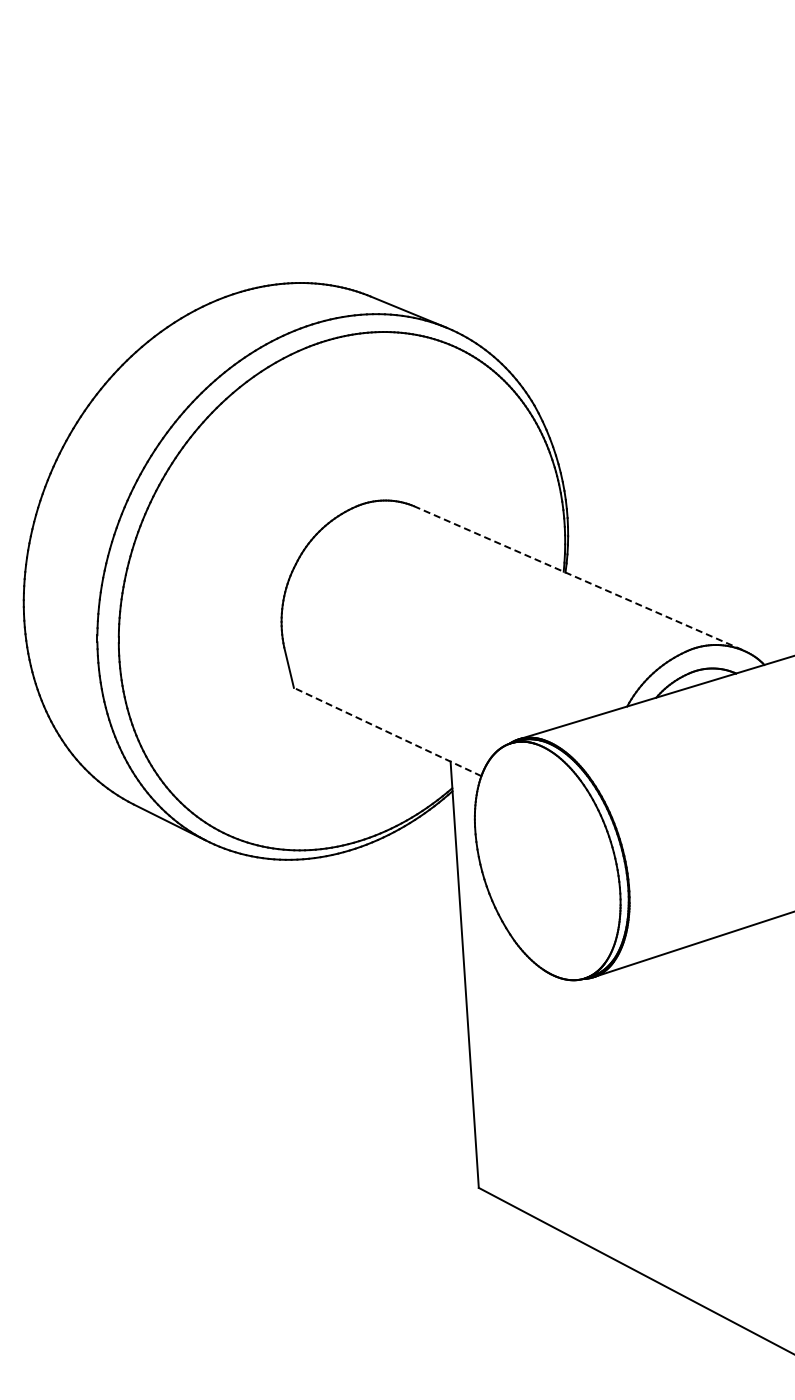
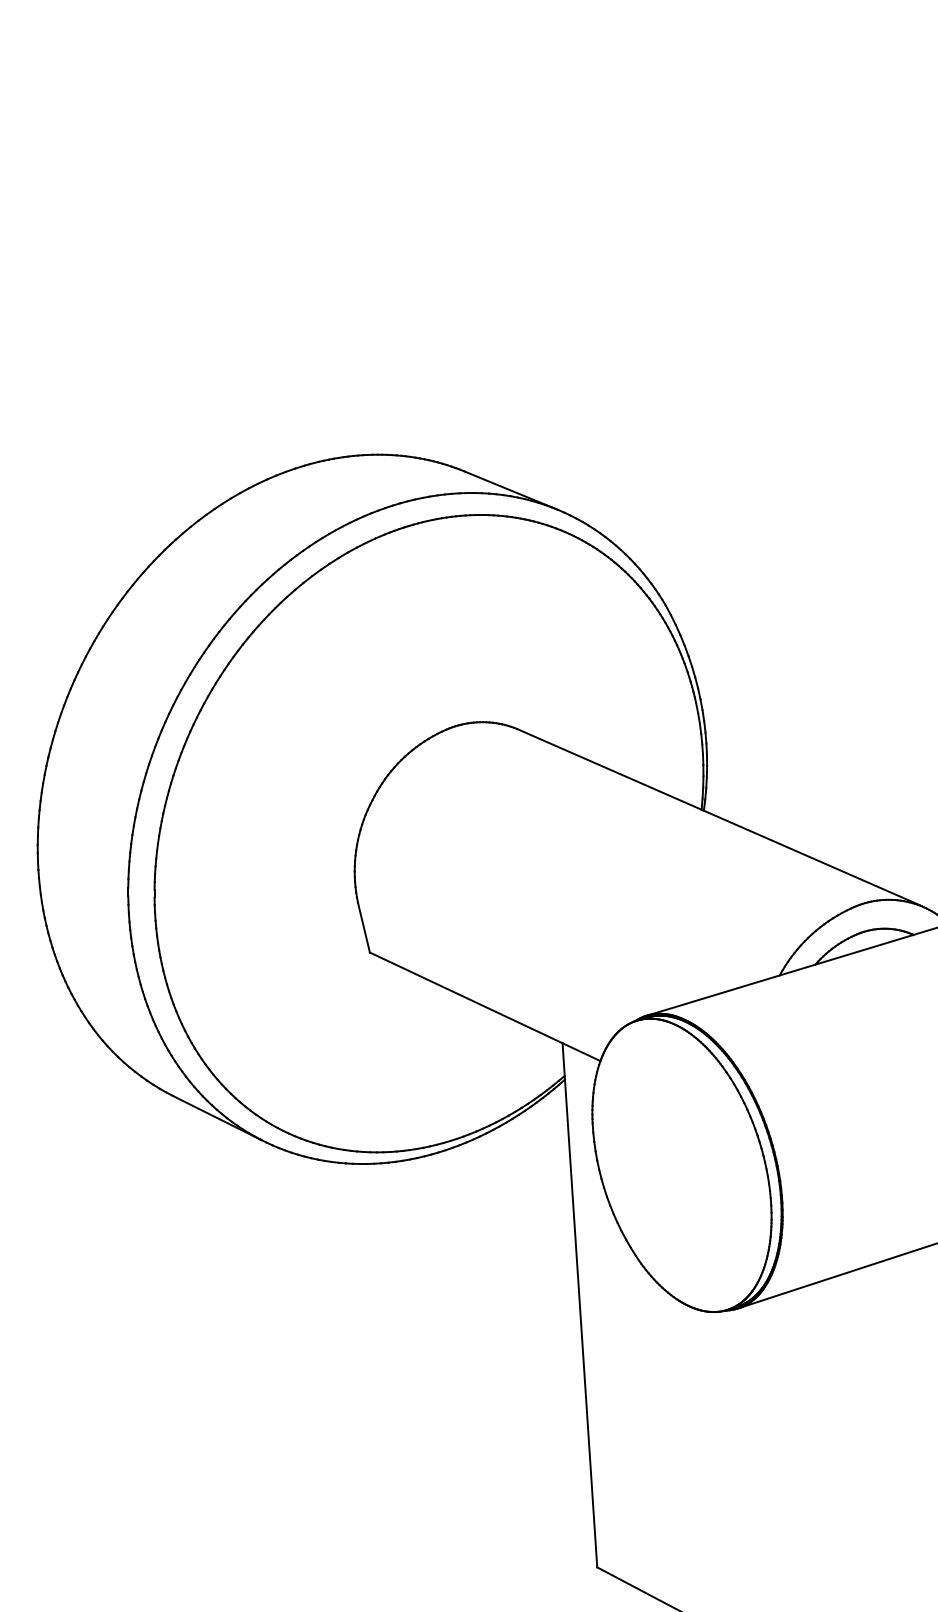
line: (578, 578) -> (719, 818), dashed -> solid
line: (387, 732) -> (484, 1007), dashed -> solid

